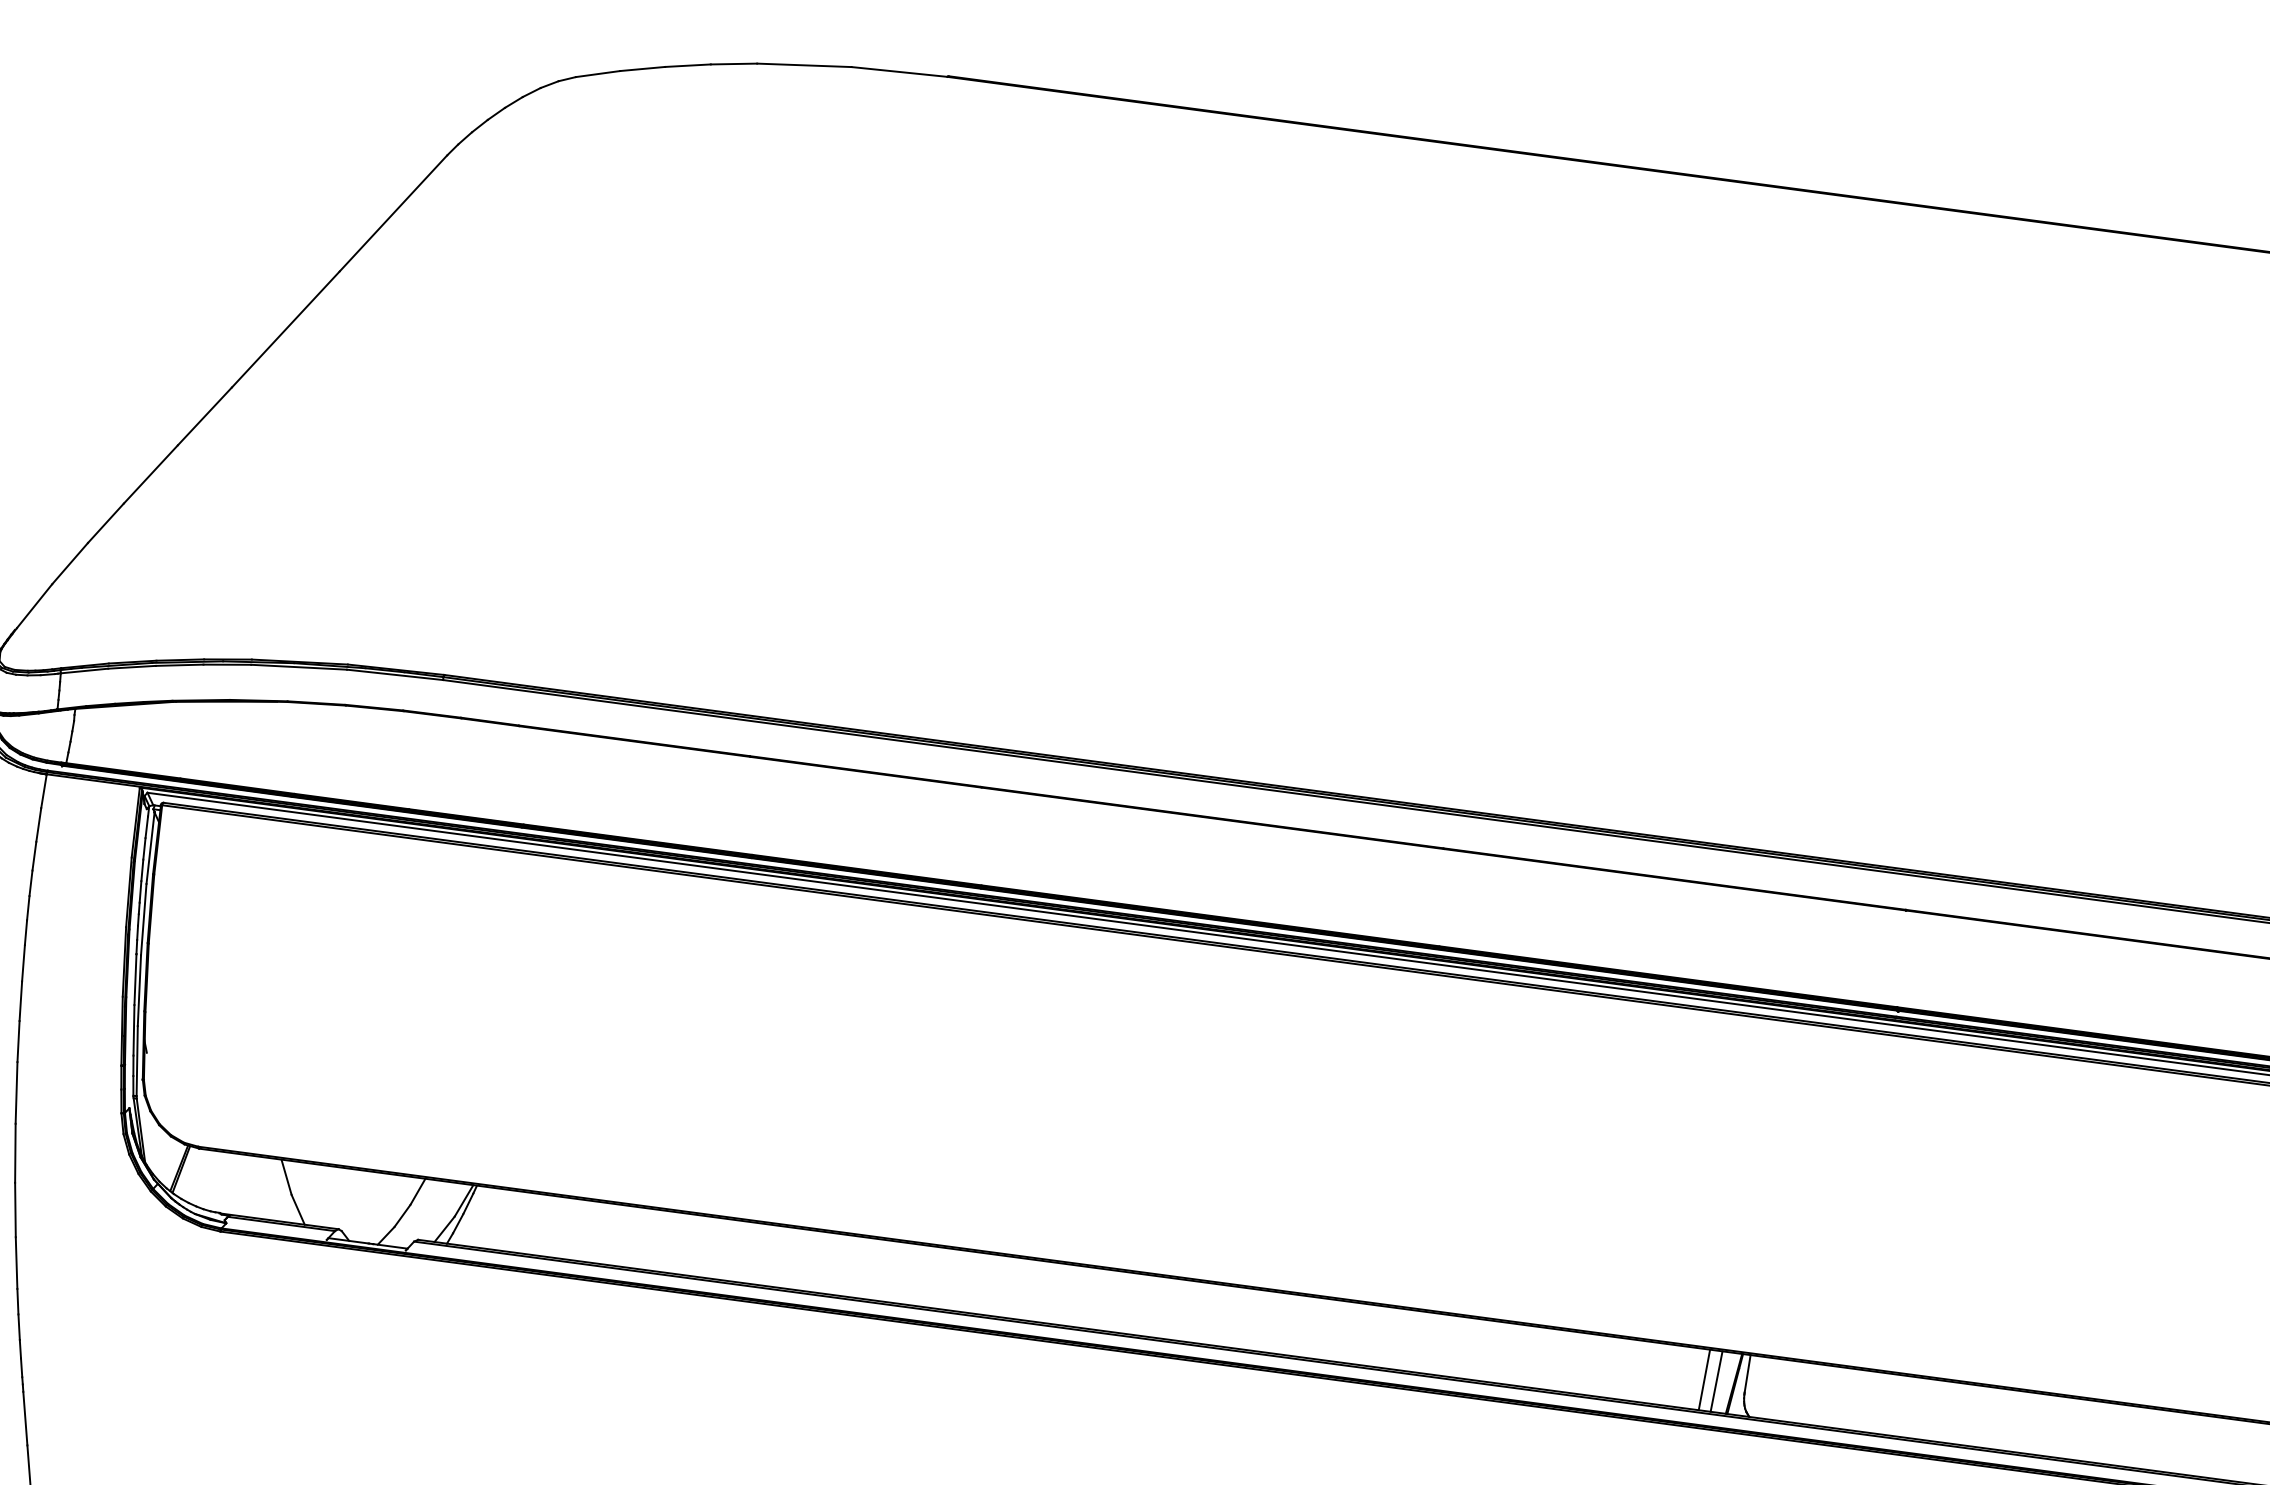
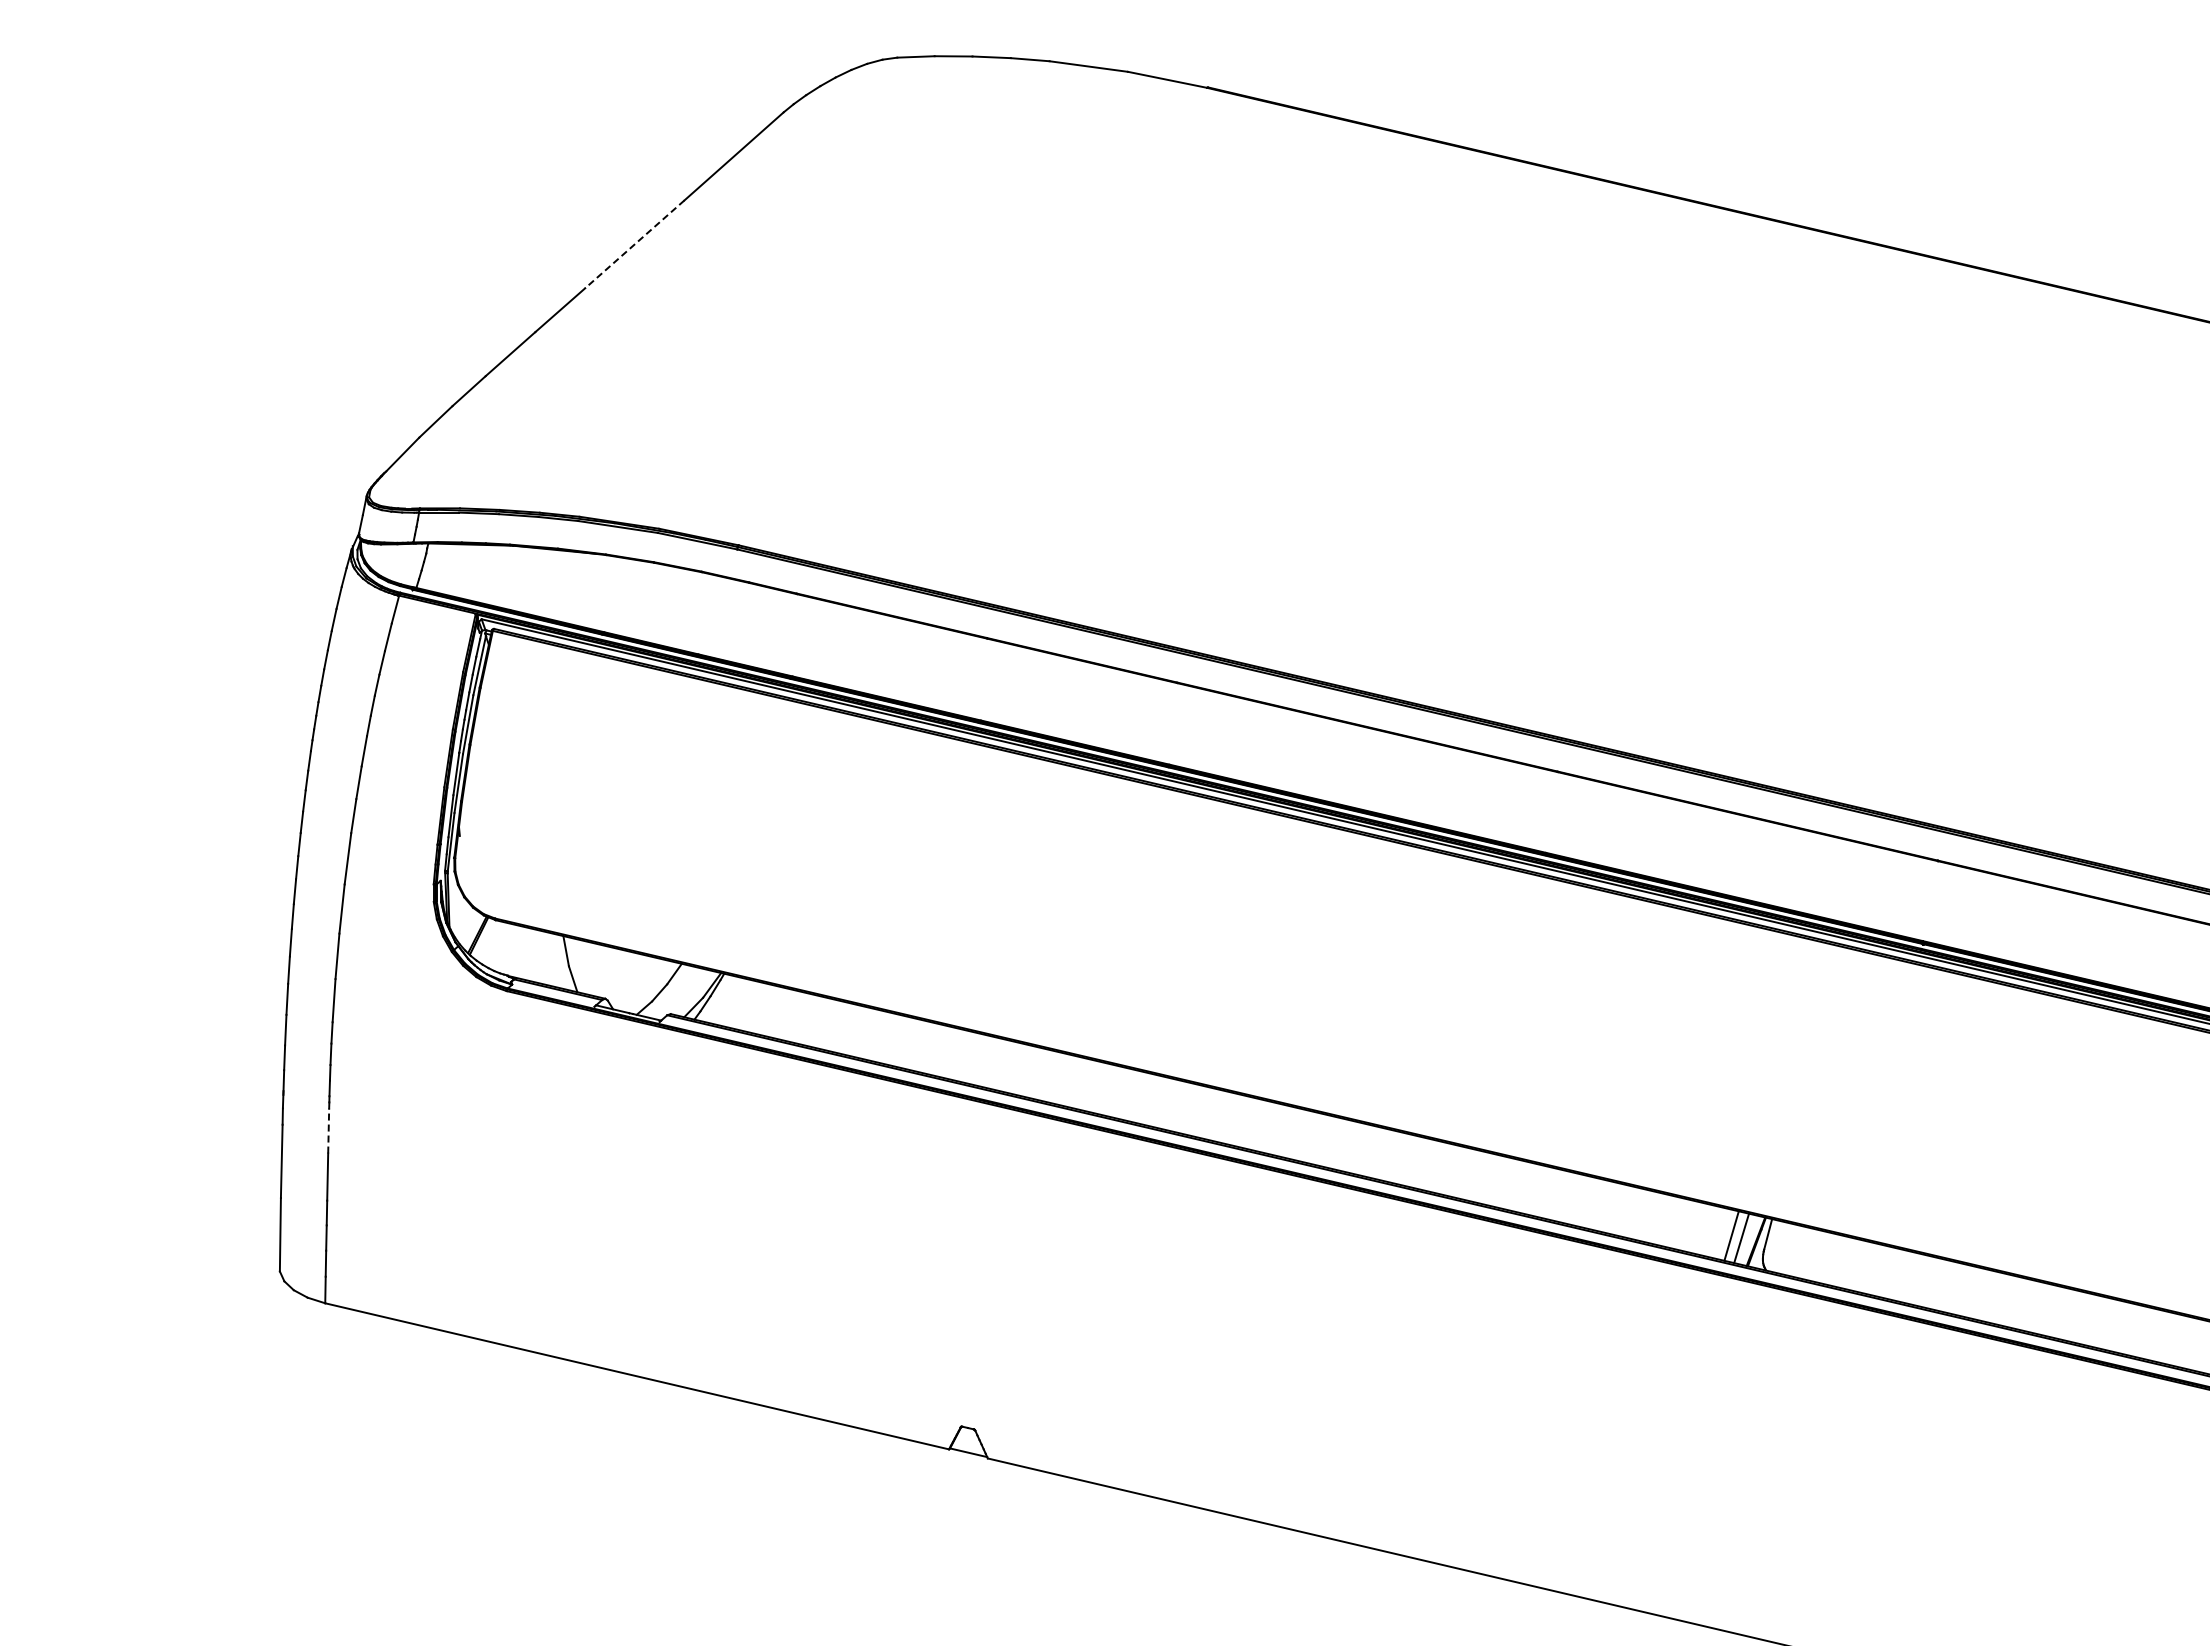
line: (285, 329) -> (634, 244), solid -> dashed
line: (25, 1419) -> (328, 1131), solid -> dashed

